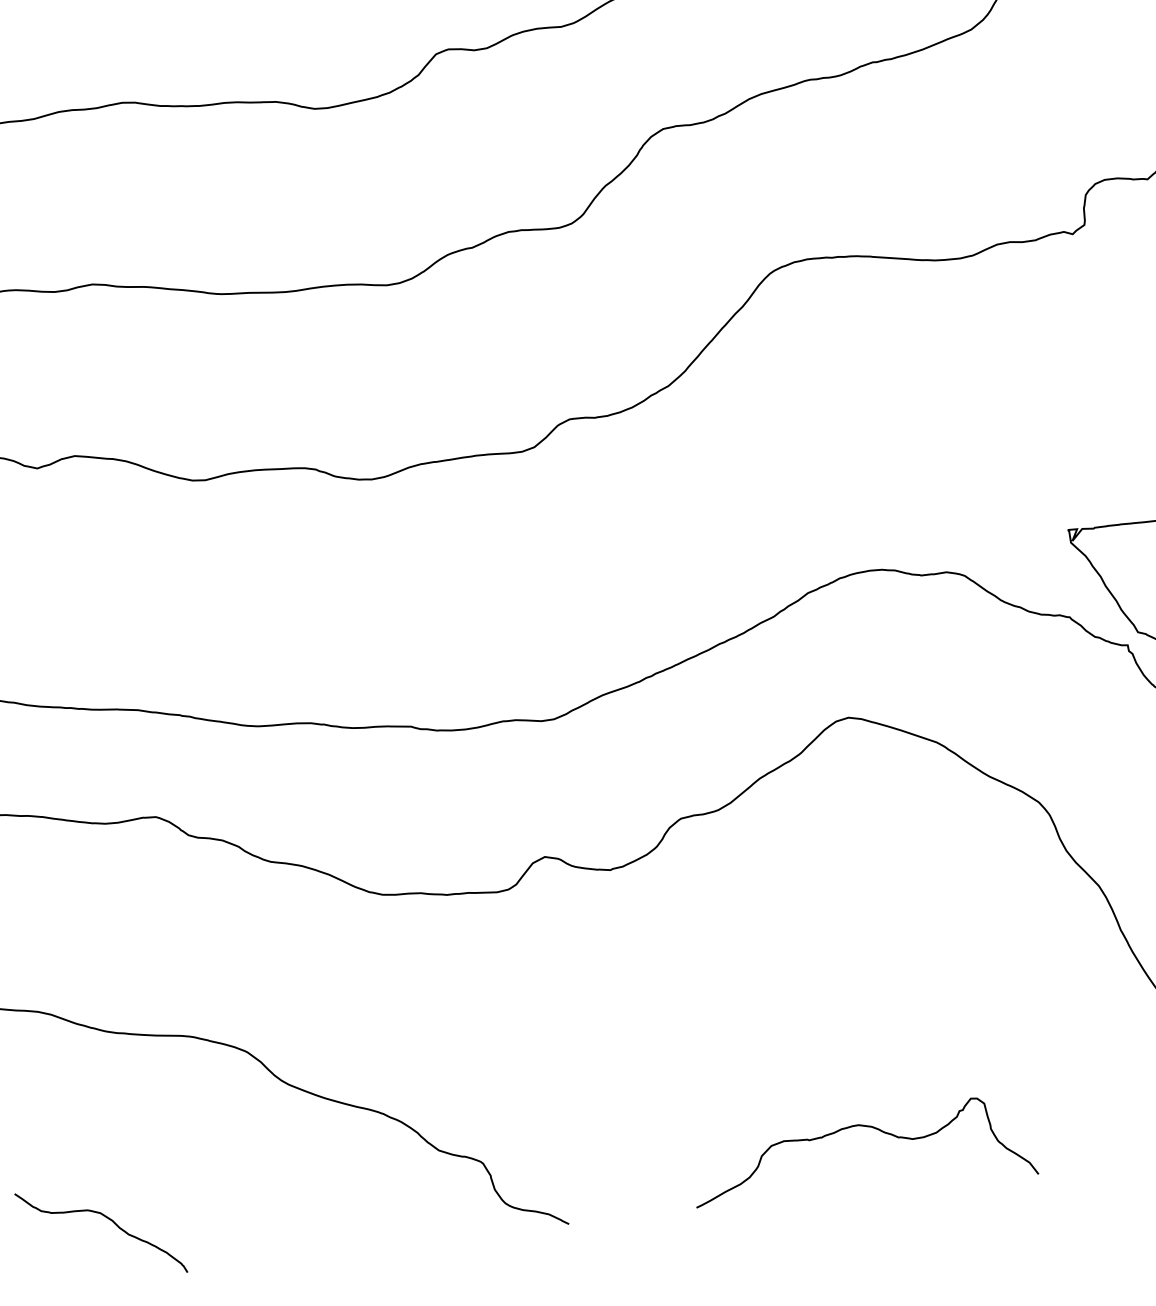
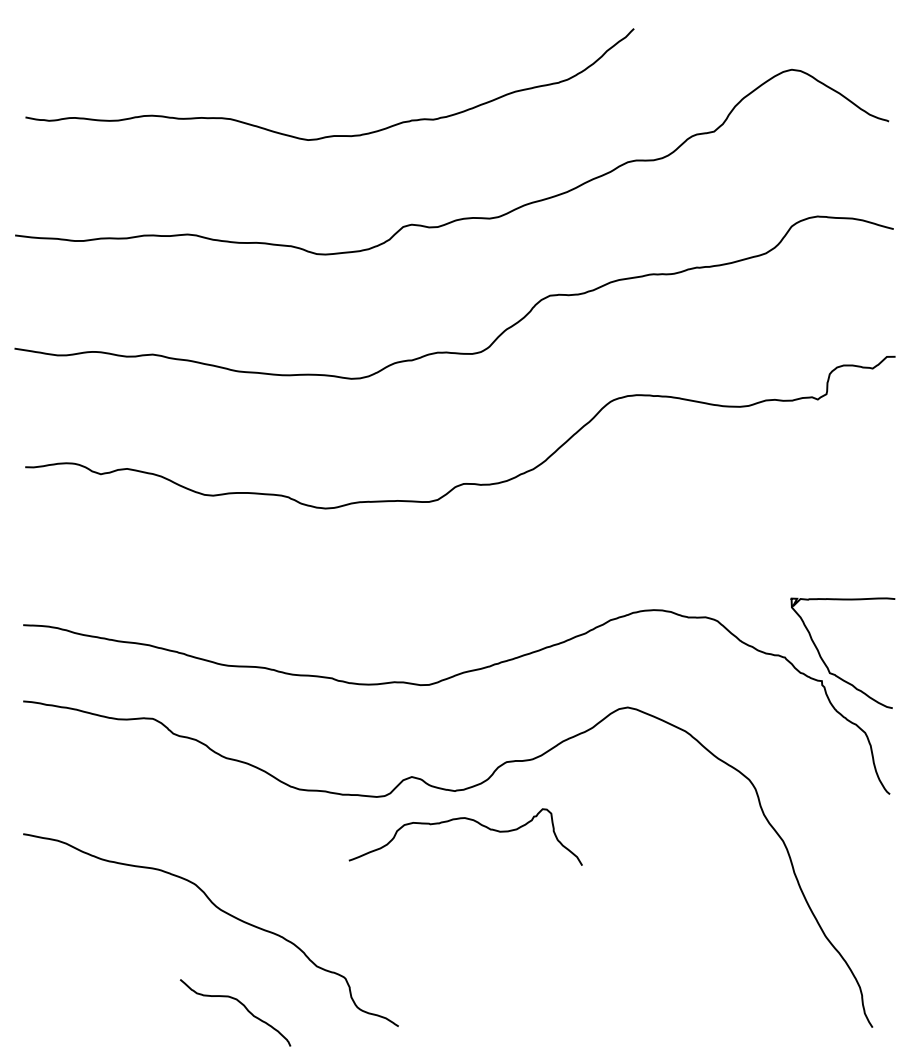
curve: (865, 1127) -> (469, 820), moved
curve: (110, 1221) -> (242, 1005), moved

